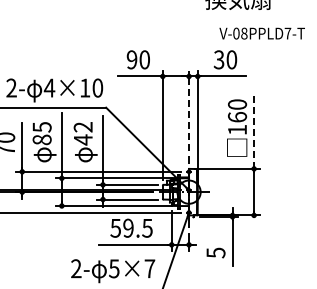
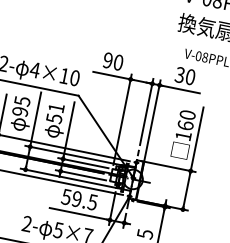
line: (189, 110) -> (147, 112), dashed -> solid
line: (254, 129) -> (197, 138), dashed -> solid
text: (82, 133) -> (54, 113), 42 -> 51
text: (41, 139) -> (19, 111), 85 -> 95

